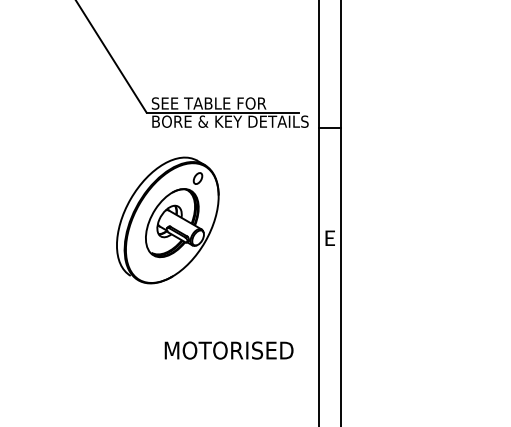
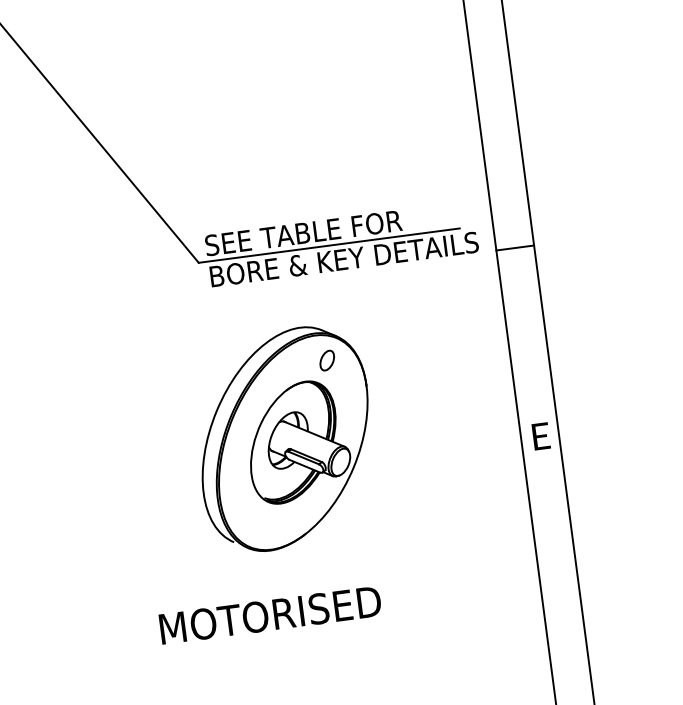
part: (167, 220) -> (284, 439), moved
text: (228, 350) -> (269, 615), moved

